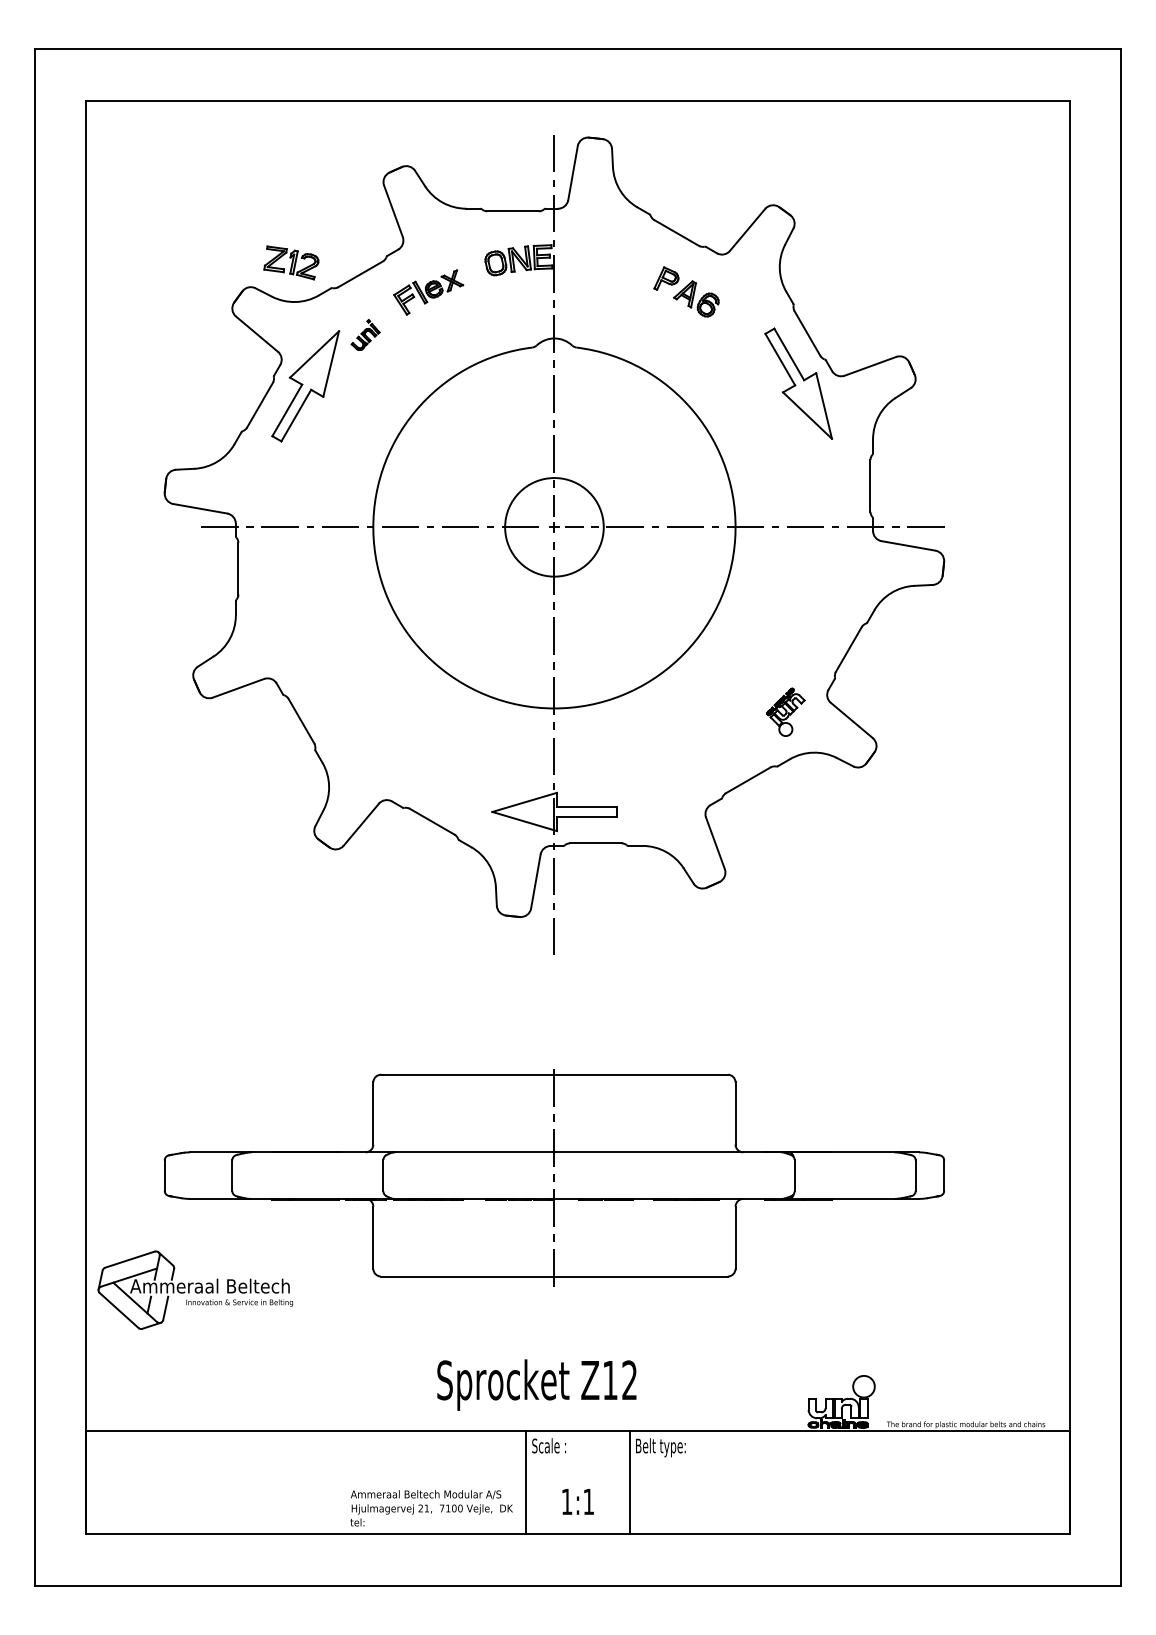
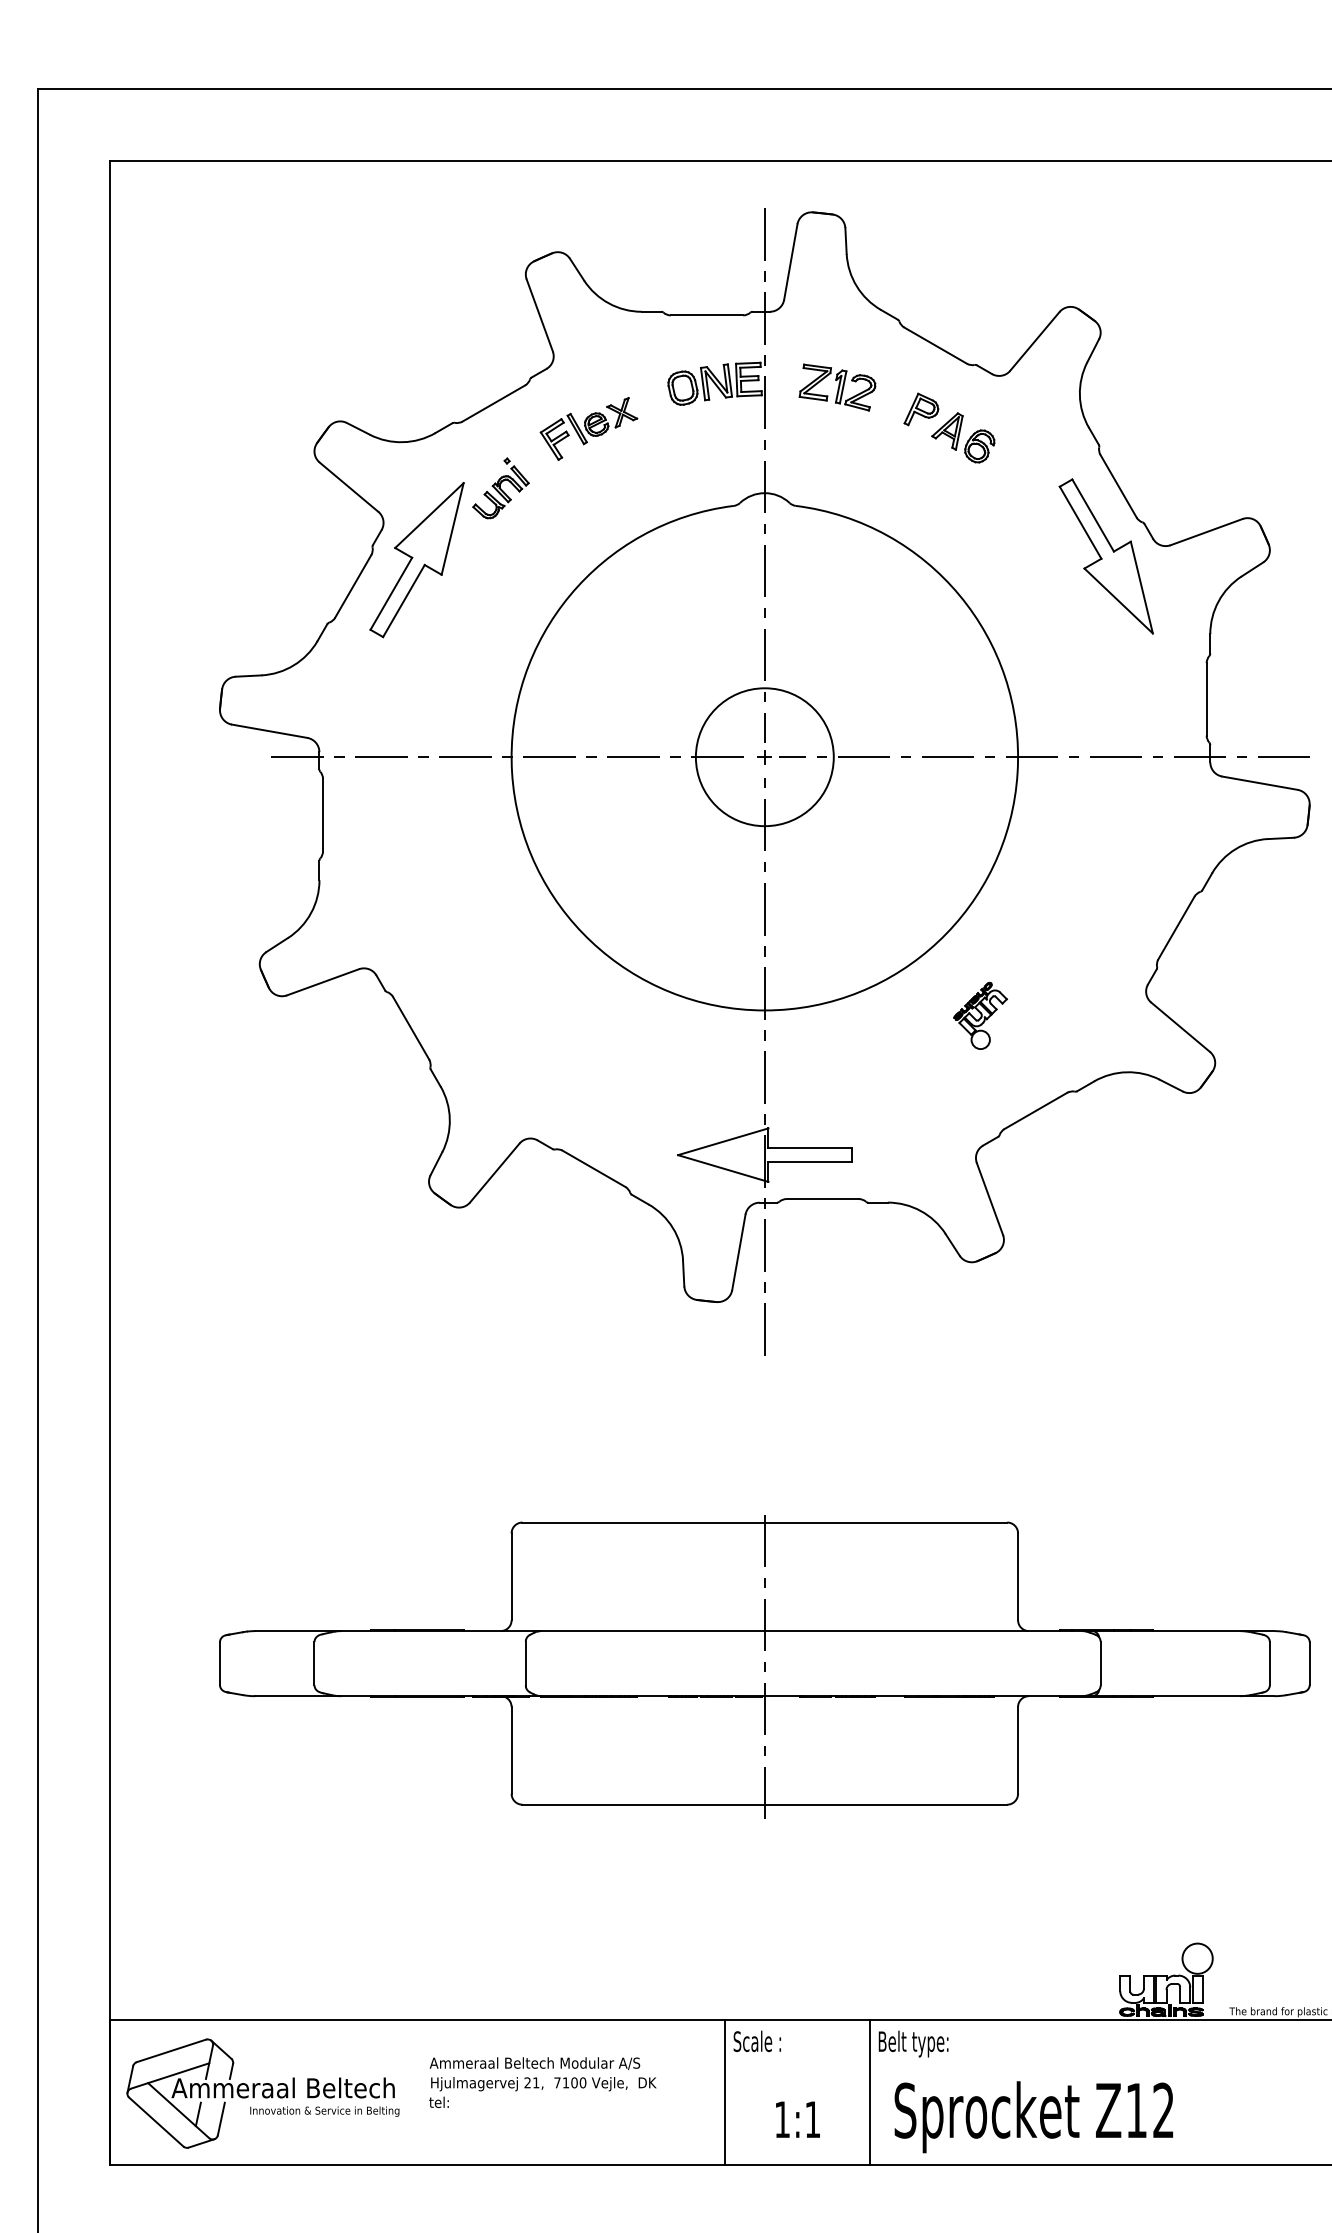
part: (291, 262) -> (837, 386), moved
part: (365, 334) -> (500, 487), size x1.43
part: (785, 711) -> (980, 1014), moved
part: (194, 1289) -> (261, 2092), moved
text: (536, 1384) -> (1033, 2116), moved
text: (431, 1508) -> (542, 2082), moved

